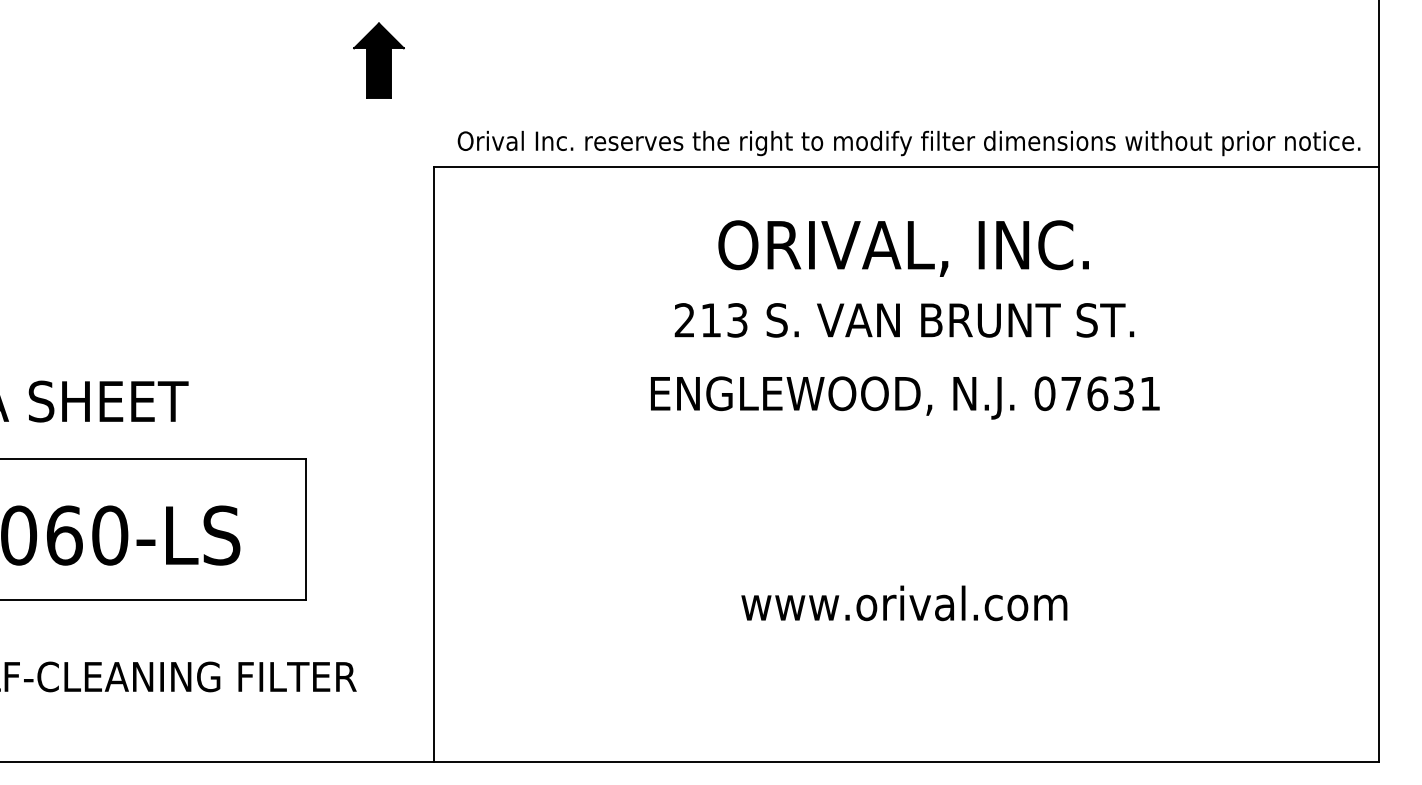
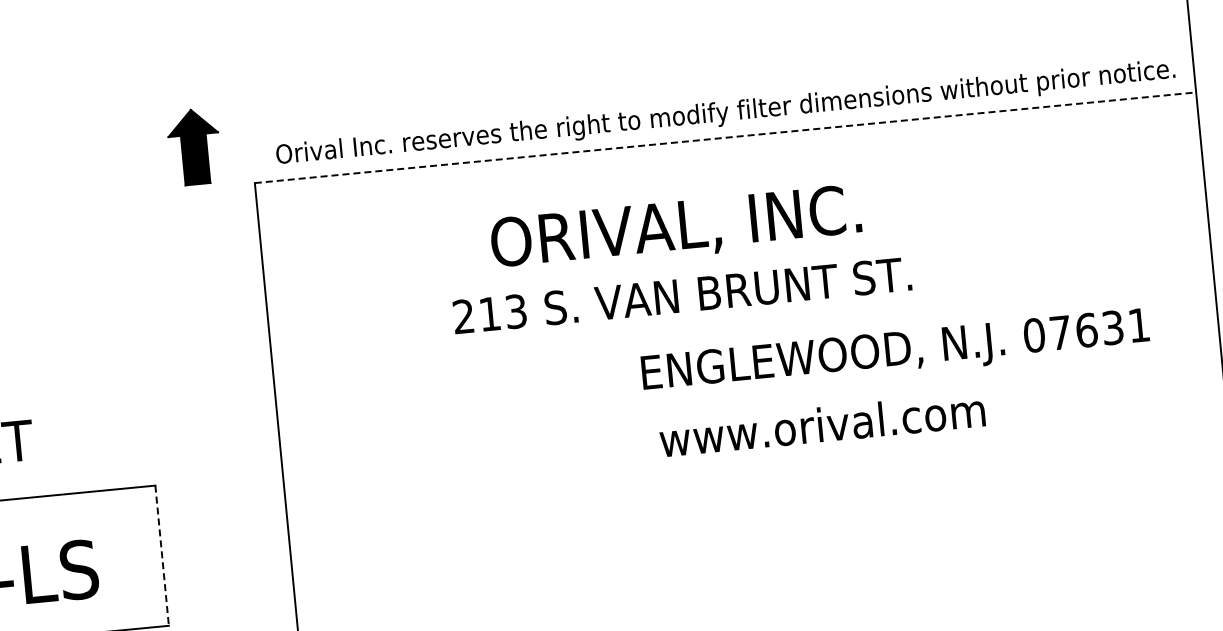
part: (378, 60) -> (193, 146), moved
line: (906, 167) -> (725, 137), solid -> dashed
text: (903, 248) -> (676, 229), moved
text: (904, 320) -> (682, 295), moved
text: (905, 397) -> (895, 352), moved
line: (305, 529) -> (161, 555), solid -> dashed
text: (904, 603) -> (822, 424), moved

